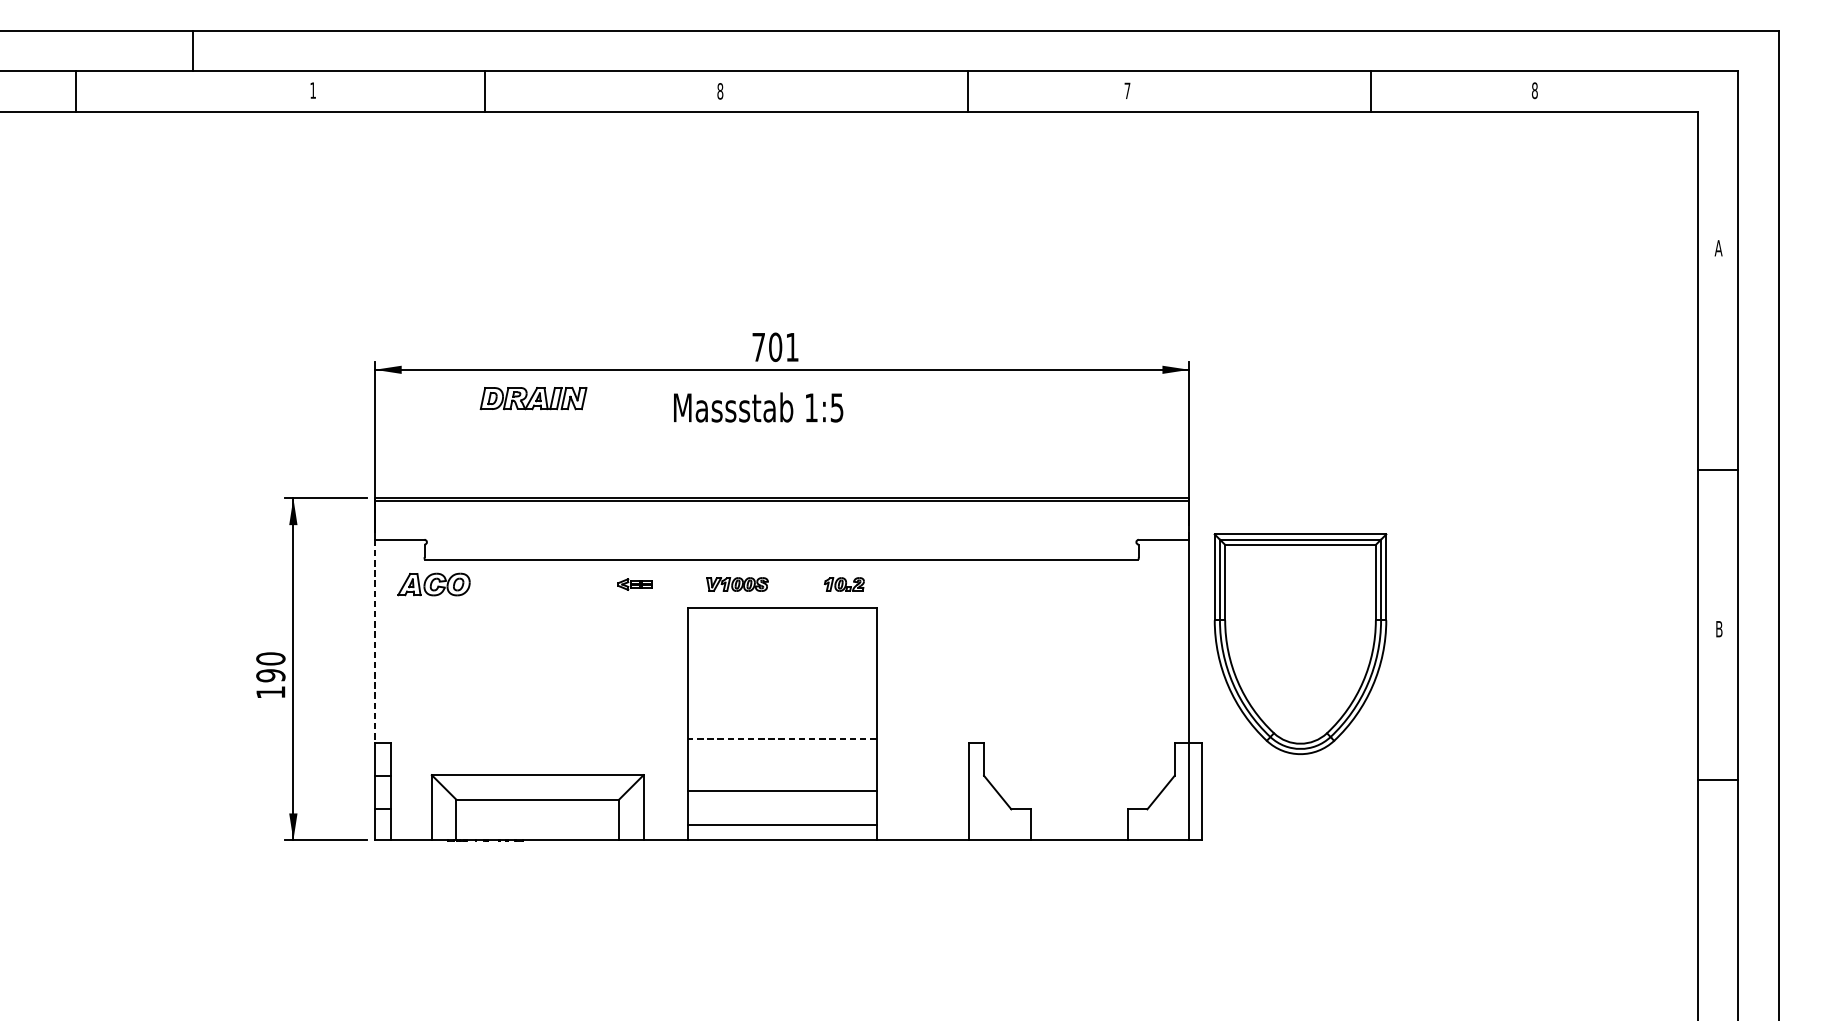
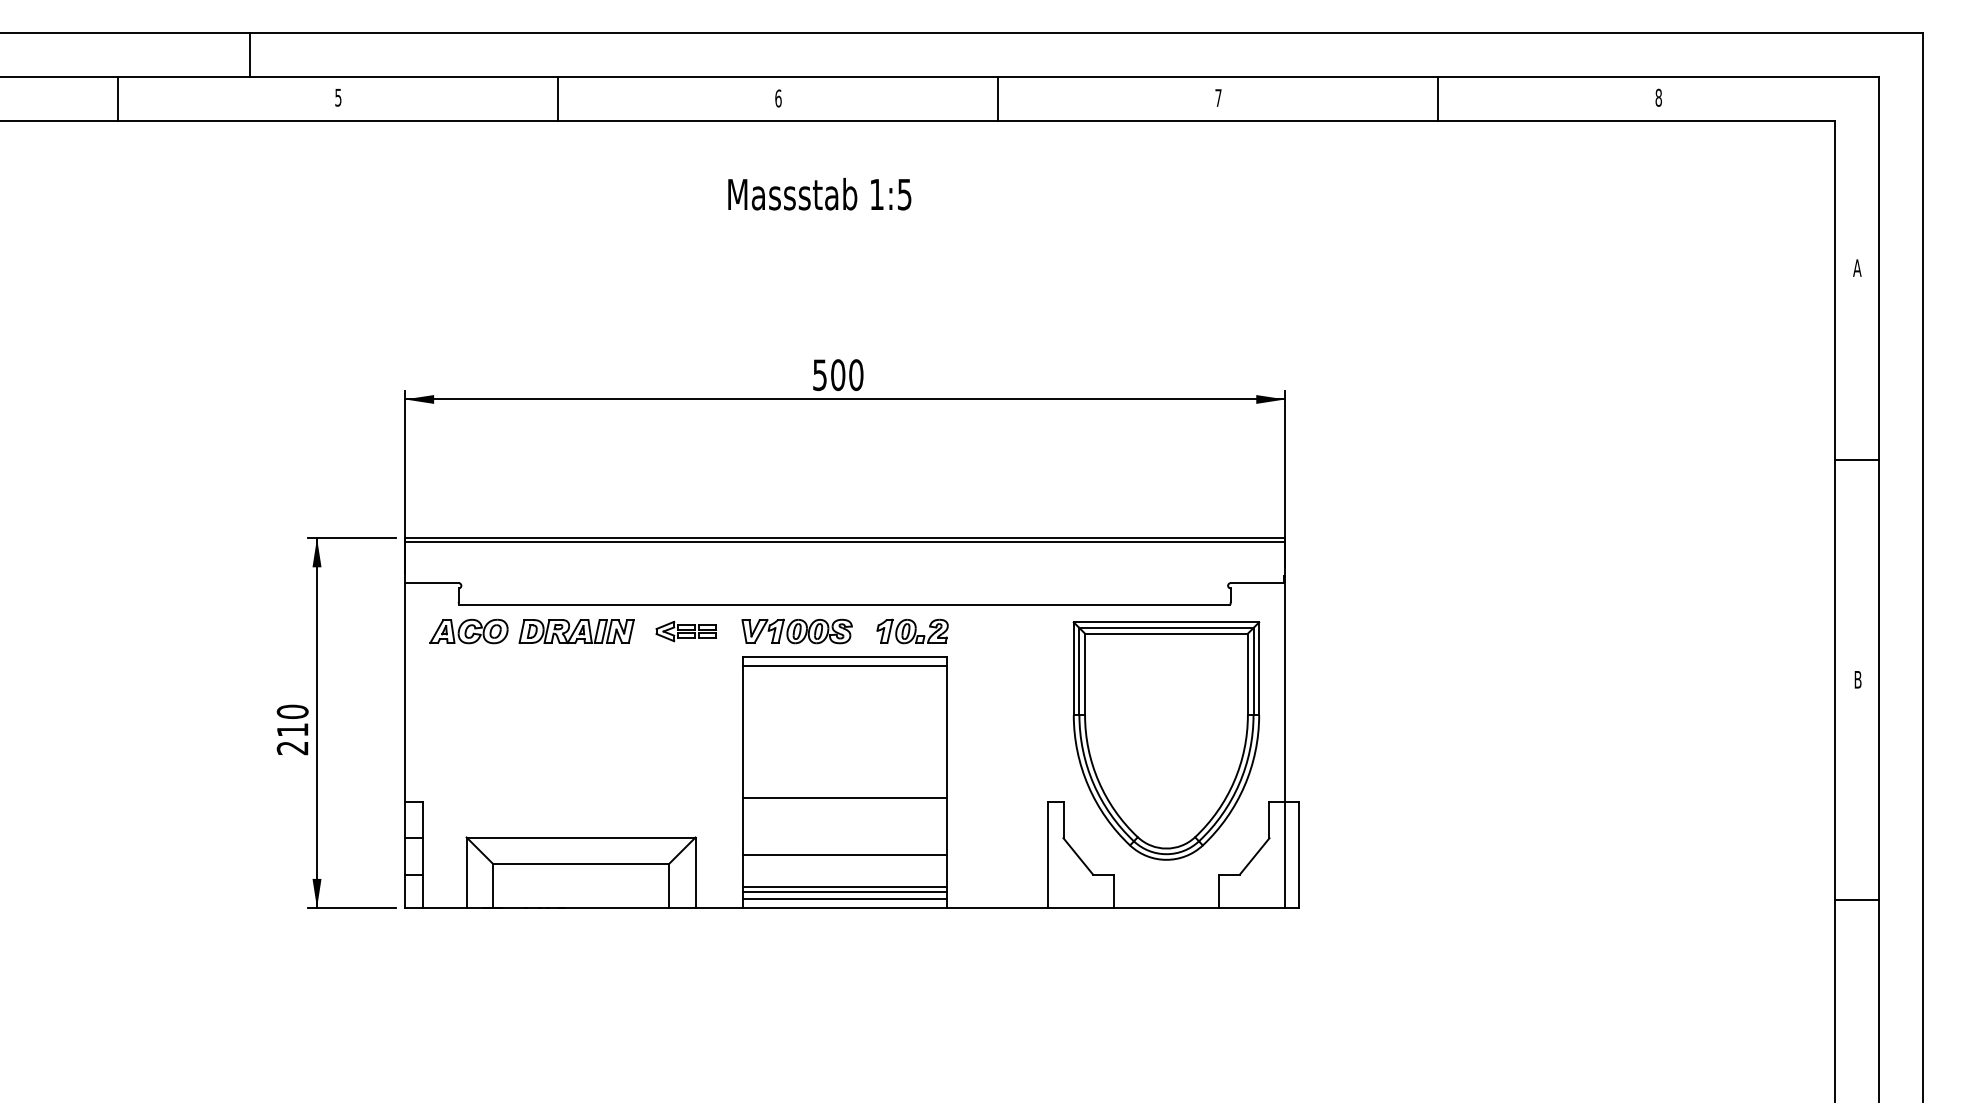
line: (193, 50) -> (250, 54), moved
text: (313, 90) -> (338, 97), 1 -> 5
line: (76, 91) -> (118, 98), moved
line: (485, 91) -> (558, 98), moved
text: (720, 91) -> (778, 98), 8 -> 6
line: (968, 91) -> (998, 98), moved
line: (1370, 91) -> (1438, 98), moved
text: (775, 347) -> (838, 375), 701 -> 500
part: (533, 398) -> (576, 631), moved
text: (758, 407) -> (819, 194), moved
line: (1717, 469) -> (1856, 459), moved
part: (634, 584) -> (685, 631), size x1.67
part: (737, 584) -> (796, 631), size x1.67
part: (844, 584) -> (912, 631), size x1.67
line: (782, 615) -> (845, 665), added
line: (375, 640) -> (405, 692), dashed -> solid
part: (1300, 643) -> (1166, 740), moved
text: (270, 684) -> (292, 739), 190 -> 210
line: (781, 738) -> (844, 797), dashed -> solid
line: (1717, 779) -> (1856, 899), moved
line: (782, 820) -> (845, 886), added
line: (782, 832) -> (845, 899), added

